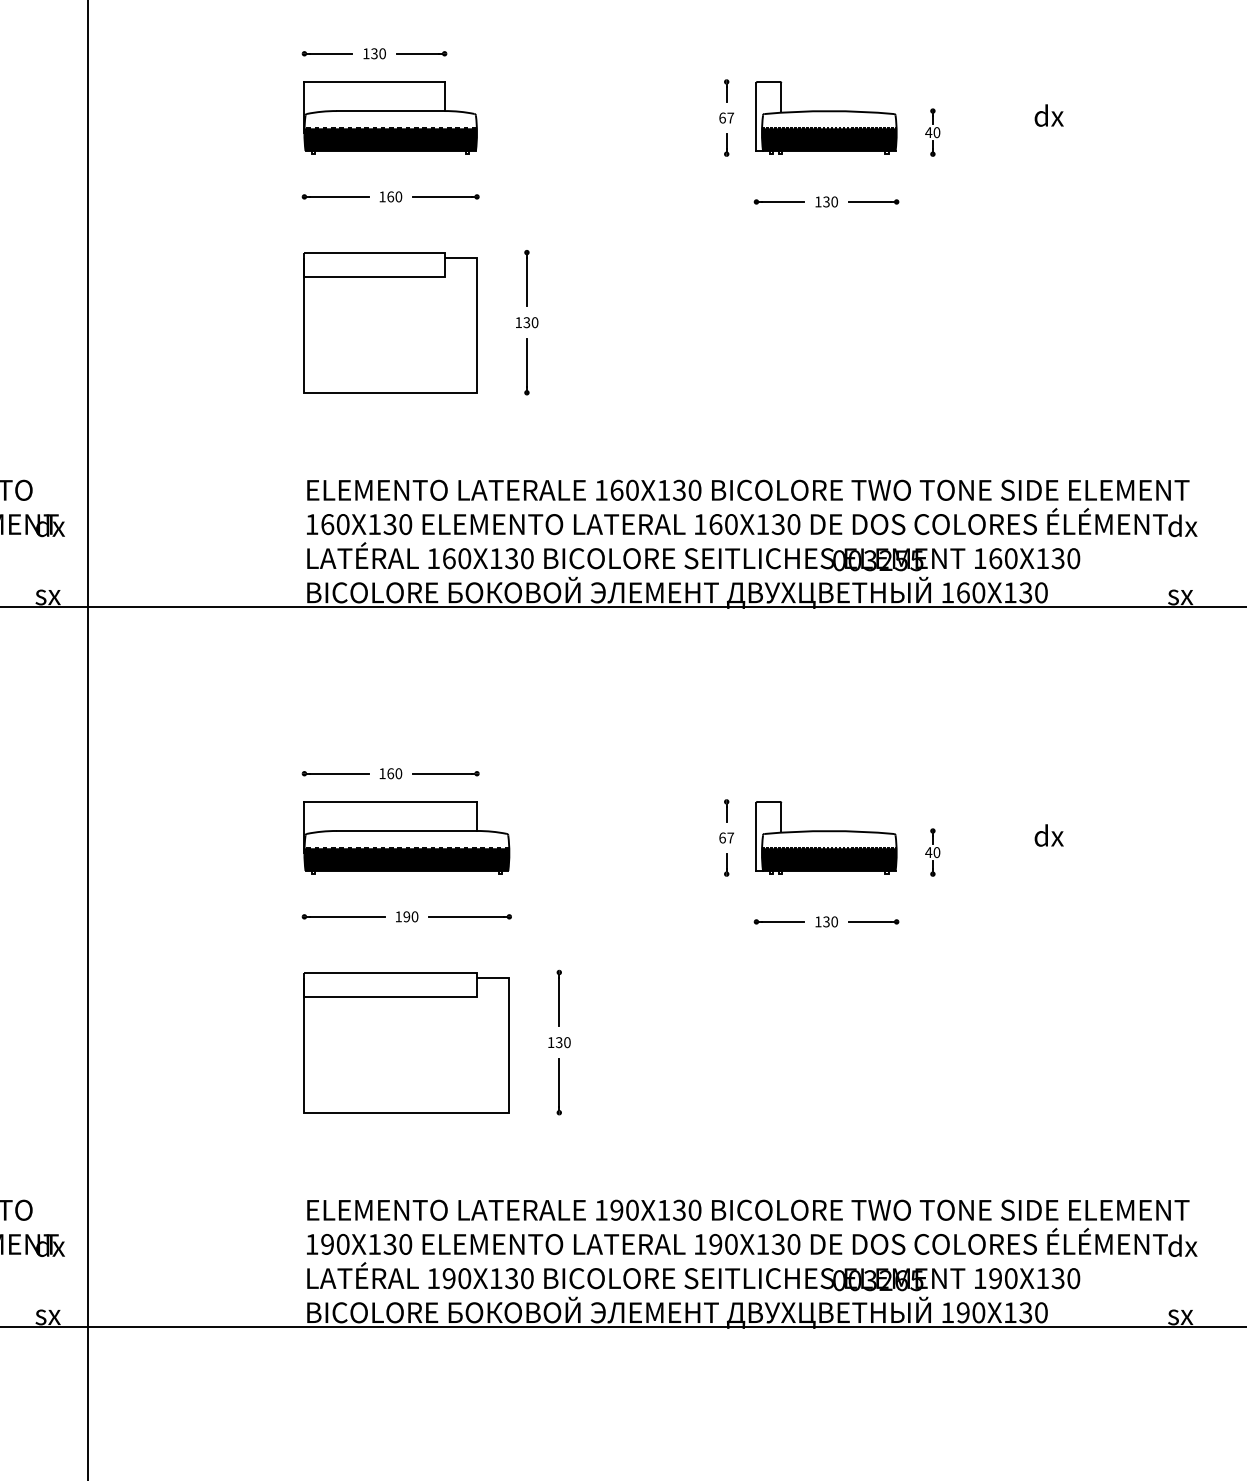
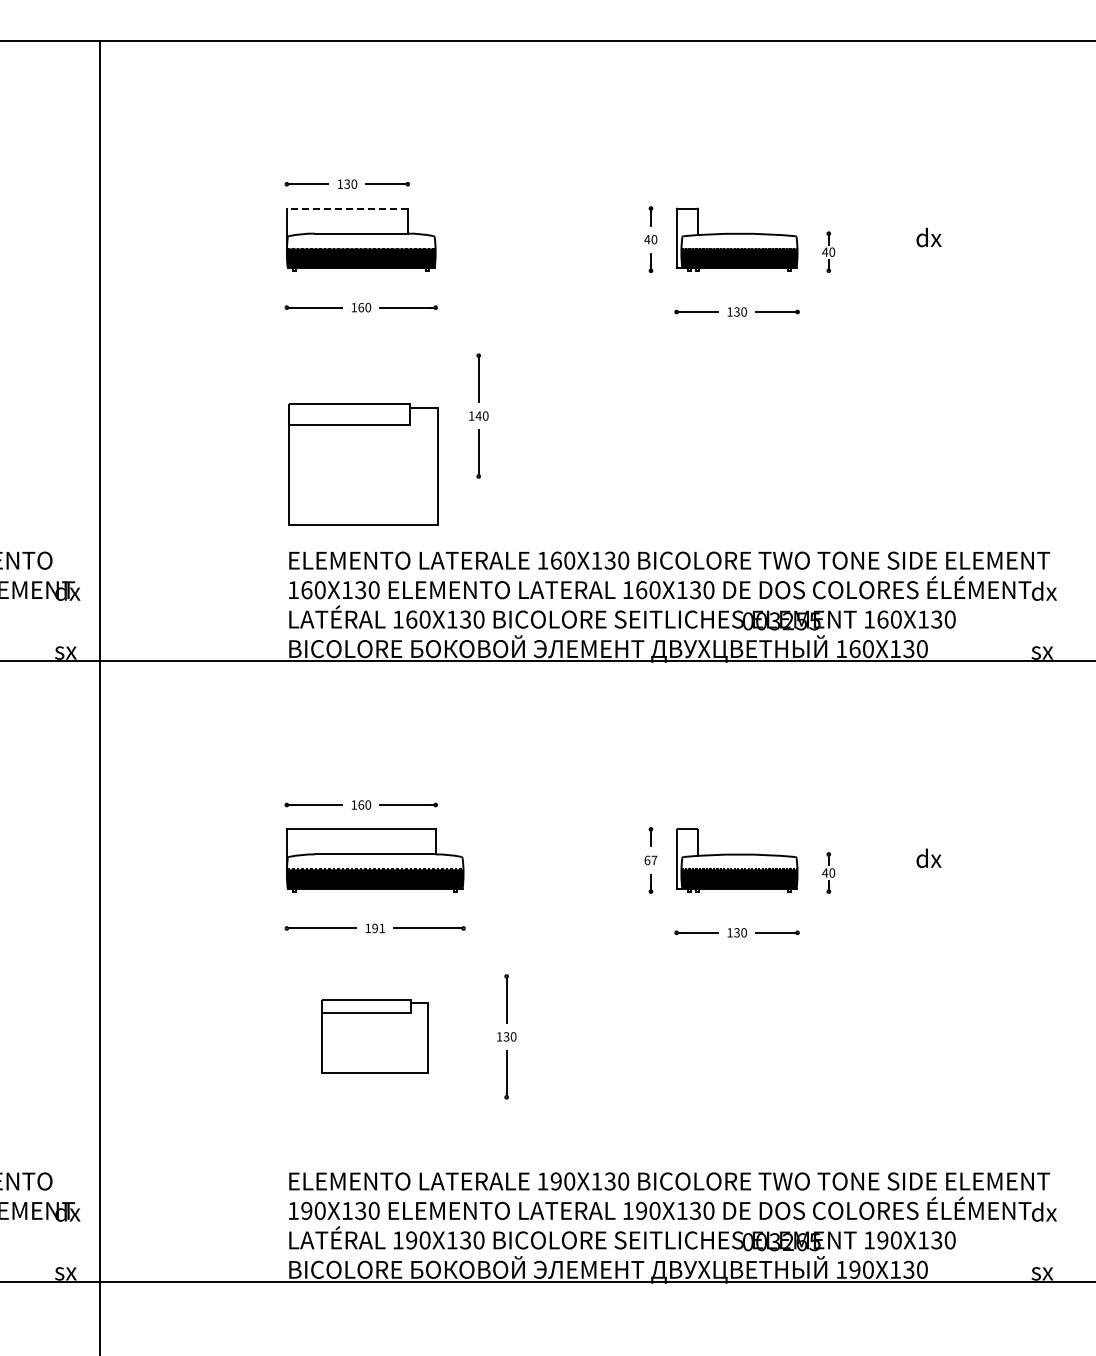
line: (373, 81) -> (346, 208), solid -> dashed
text: (726, 117) -> (650, 239), 67 -> 40
text: (526, 321) -> (478, 415), 130 -> 140
part: (390, 323) -> (363, 464), moved
text: (415, 916) -> (382, 928), 190 -> 191
part: (406, 1042) -> (374, 1036), size x0.6

